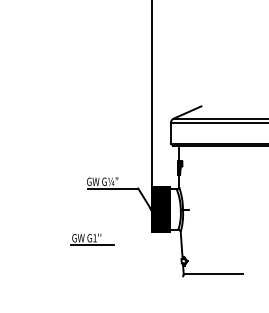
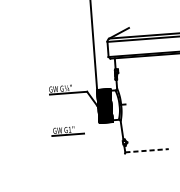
part: (92, 239) -> (68, 130), moved
line: (213, 274) -> (147, 150), solid -> dashed

